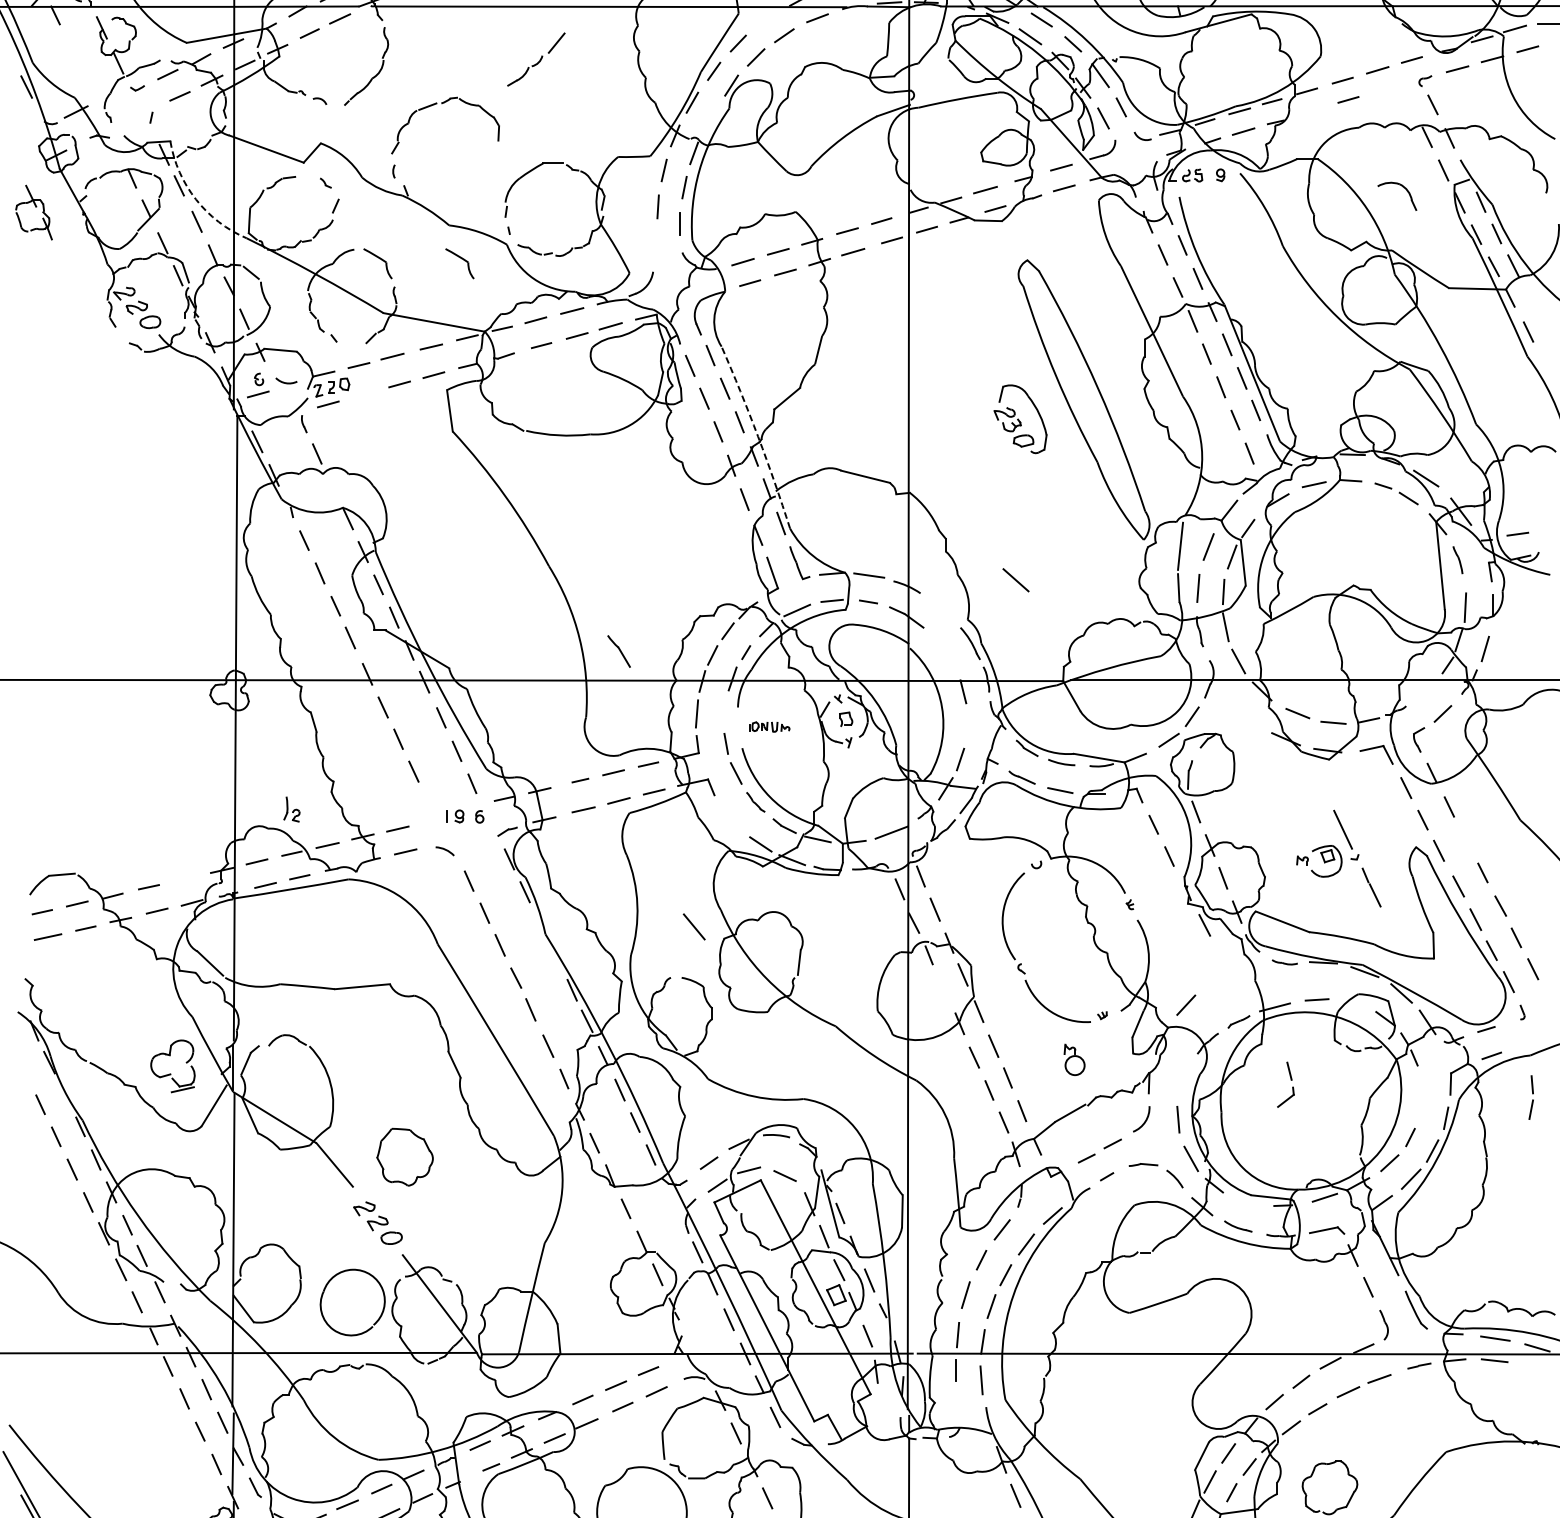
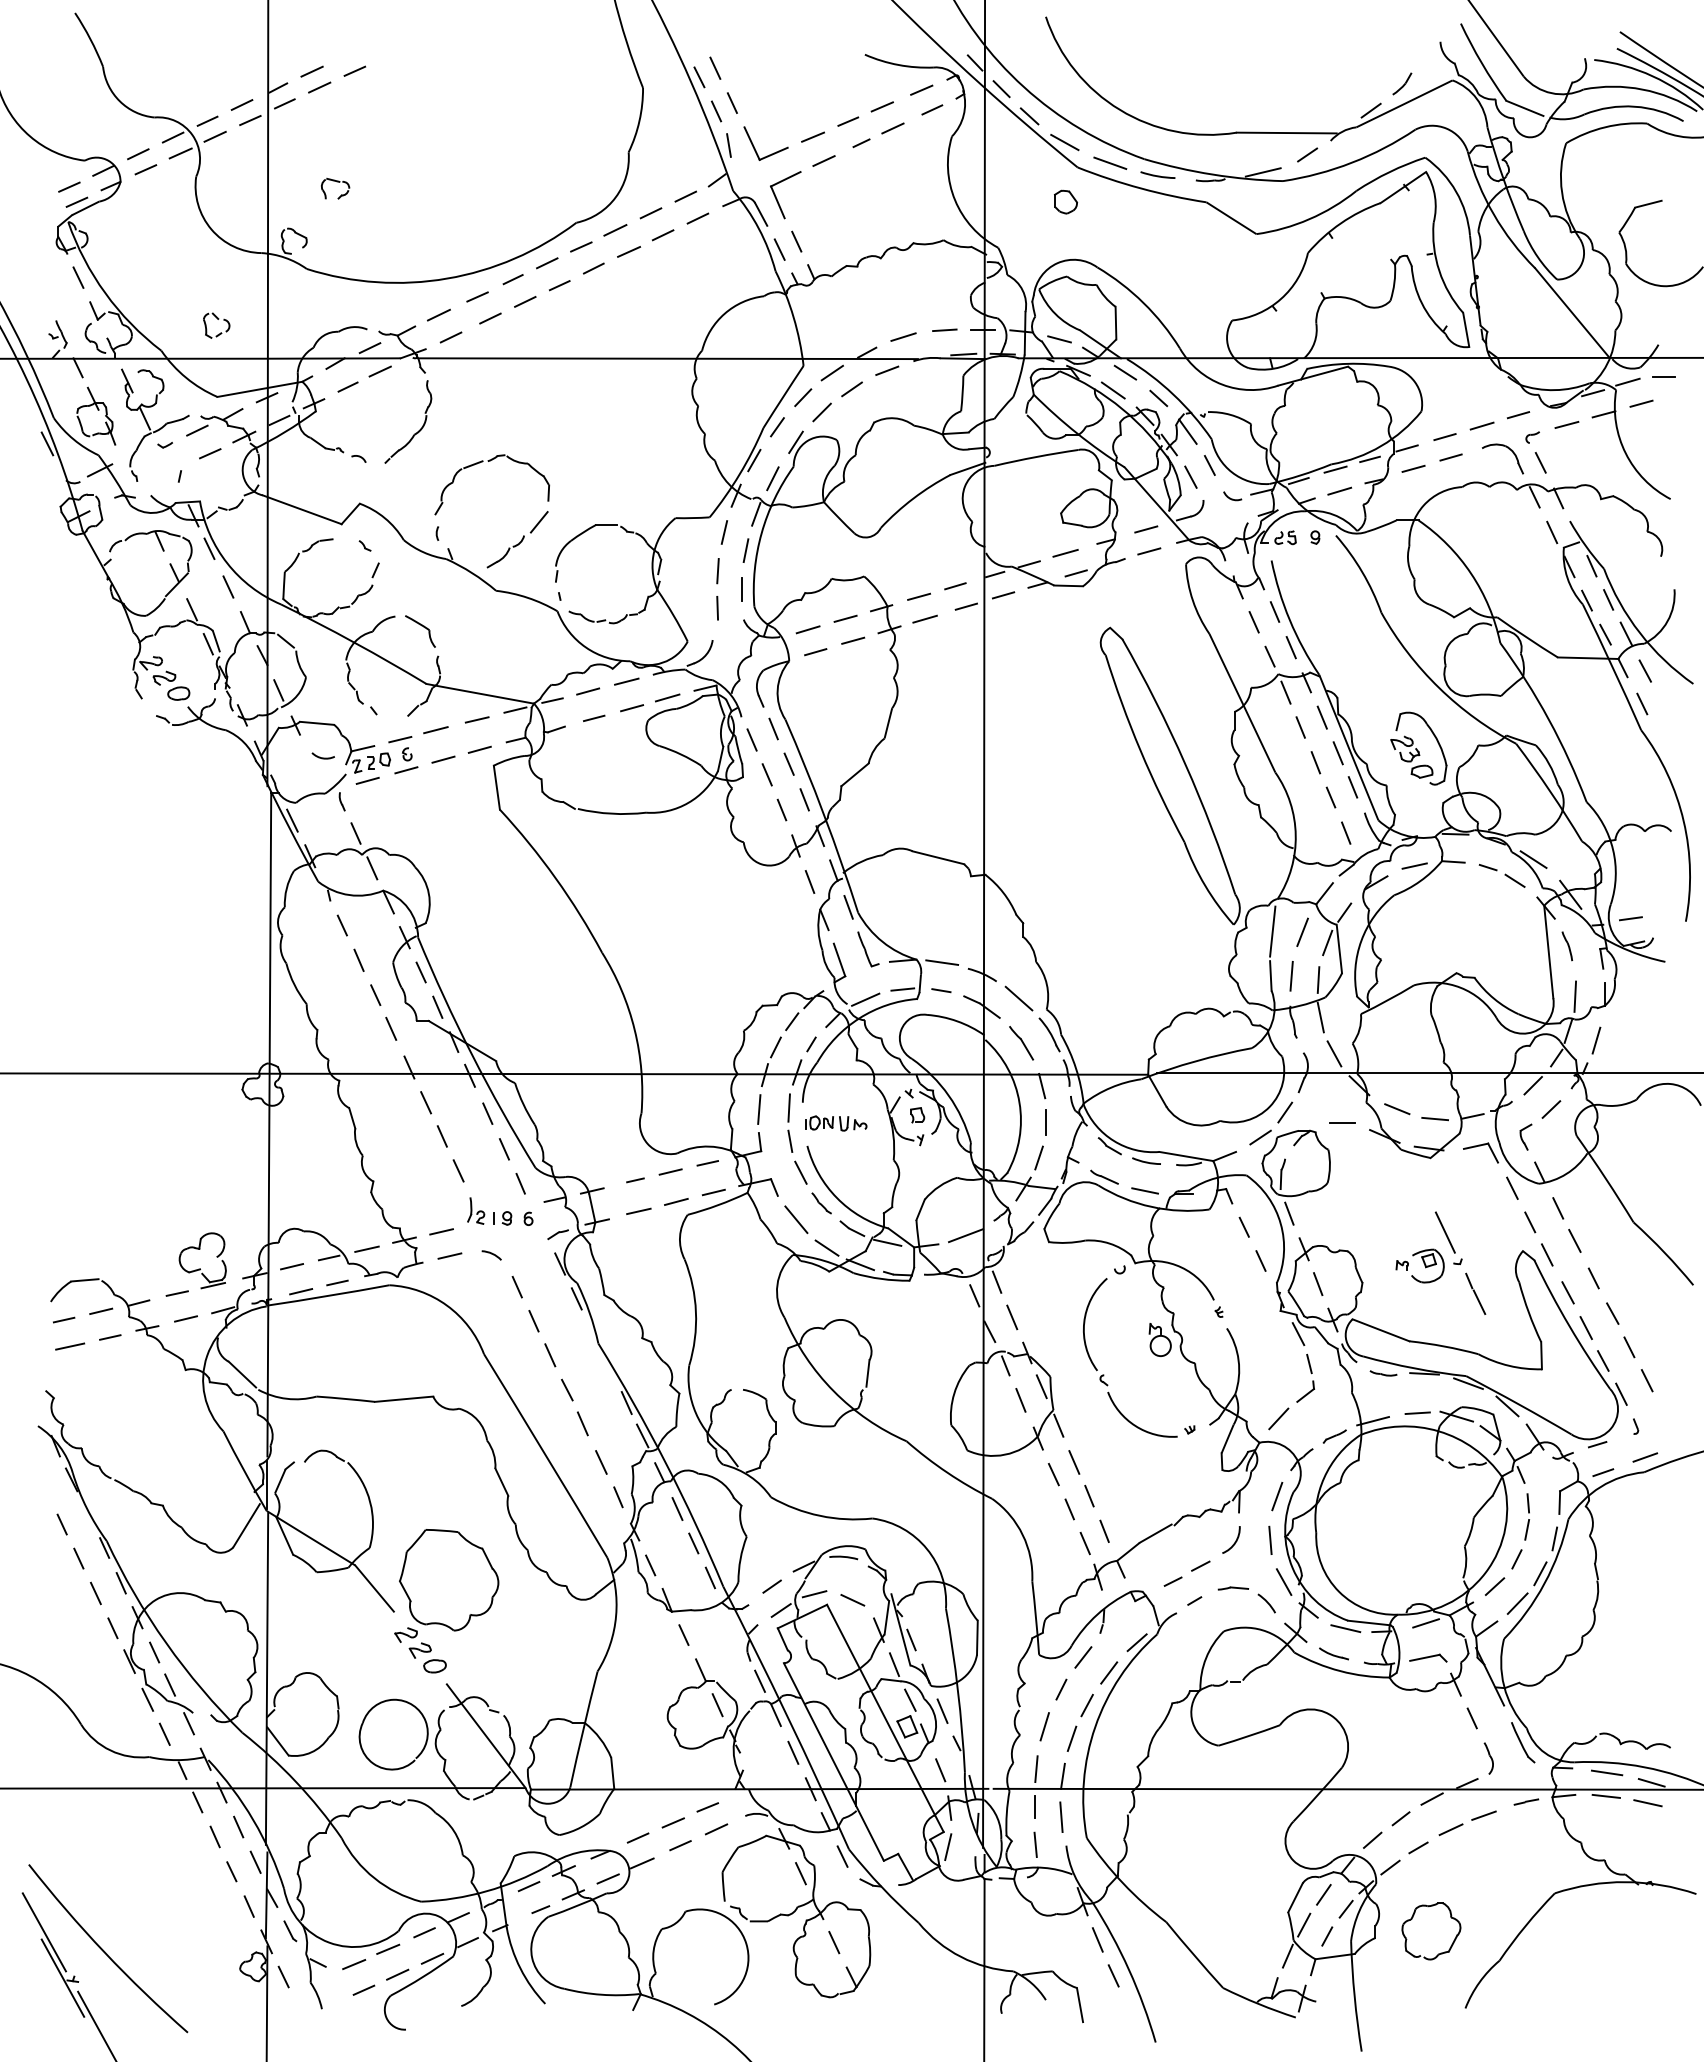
line: (765, 19) -> (831, 372), added
part: (536, 59) -> (517, 539), moved
line: (1313, 110) -> (1413, 468), added
line: (709, 119) -> (772, 478), added
part: (1402, 187) -> (1508, 449), moved
arc: (196, 199) -> (227, 563), dashed -> solid
part: (34, 211) -> (96, 415), moved
line: (657, 242) -> (717, 608), added
part: (459, 263) -> (507, 631), removed
line: (1531, 300) -> (1645, 670), added
part: (258, 385) -> (406, 760), moved
part: (1020, 419) -> (1418, 748), moved
arc: (758, 437) -> (824, 815), dashed -> solid
line: (332, 486) -> (372, 868), added
line: (1015, 580) -> (1018, 998), moved
part: (619, 651) -> (1021, 1043), moved
line: (1425, 691) -> (1532, 1085), added
line: (724, 711) -> (788, 1107), added
line: (966, 726) -> (1045, 1122), added
part: (769, 727) -> (836, 1123), size x1.43
line: (1245, 727) -> (1341, 1123), added
part: (292, 808) -> (476, 1210), moved
line: (1464, 837) -> (1574, 1240), added
line: (694, 926) -> (796, 1219), moved
line: (942, 987) -> (1020, 1400), added
line: (1353, 1002) -> (1456, 1416), added
line: (1531, 1041) -> (1645, 1457), added
part: (1073, 1059) -> (1159, 1339), moved
part: (170, 1073) -> (200, 1268), moved
line: (1185, 1078) -> (1277, 1496), added
part: (1290, 1080) -> (1310, 1373), moved
part: (1530, 1097) -> (1526, 1516), moved
part: (405, 1157) -> (449, 1580), size x1.67
line: (1249, 1202) -> (1345, 1628), added
line: (1533, 1367) -> (1647, 1803), added
line: (957, 1406) -> (1035, 1844), added
line: (875, 1408) -> (948, 1847), added

